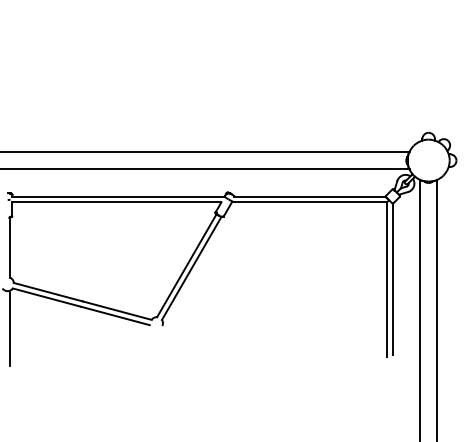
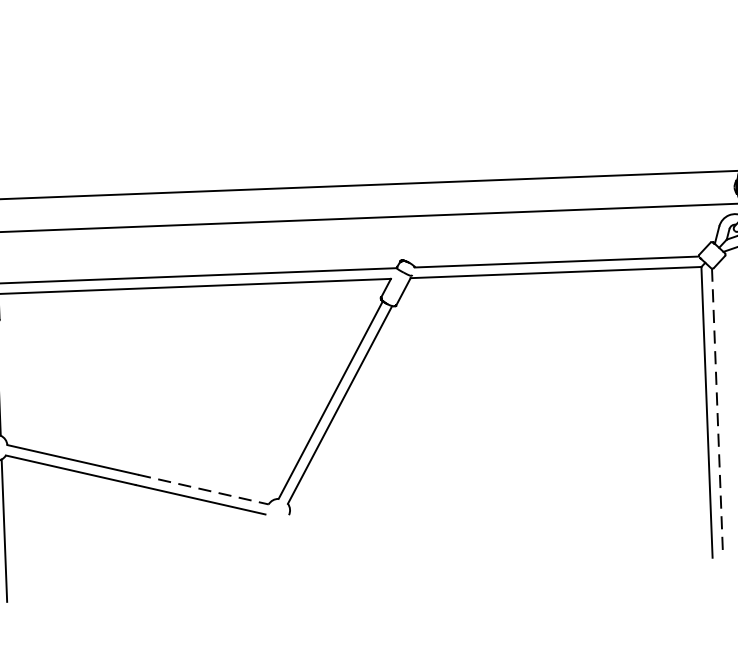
line: (392, 279) -> (717, 411), solid -> dashed
line: (117, 310) -> (203, 489), solid -> dashed

